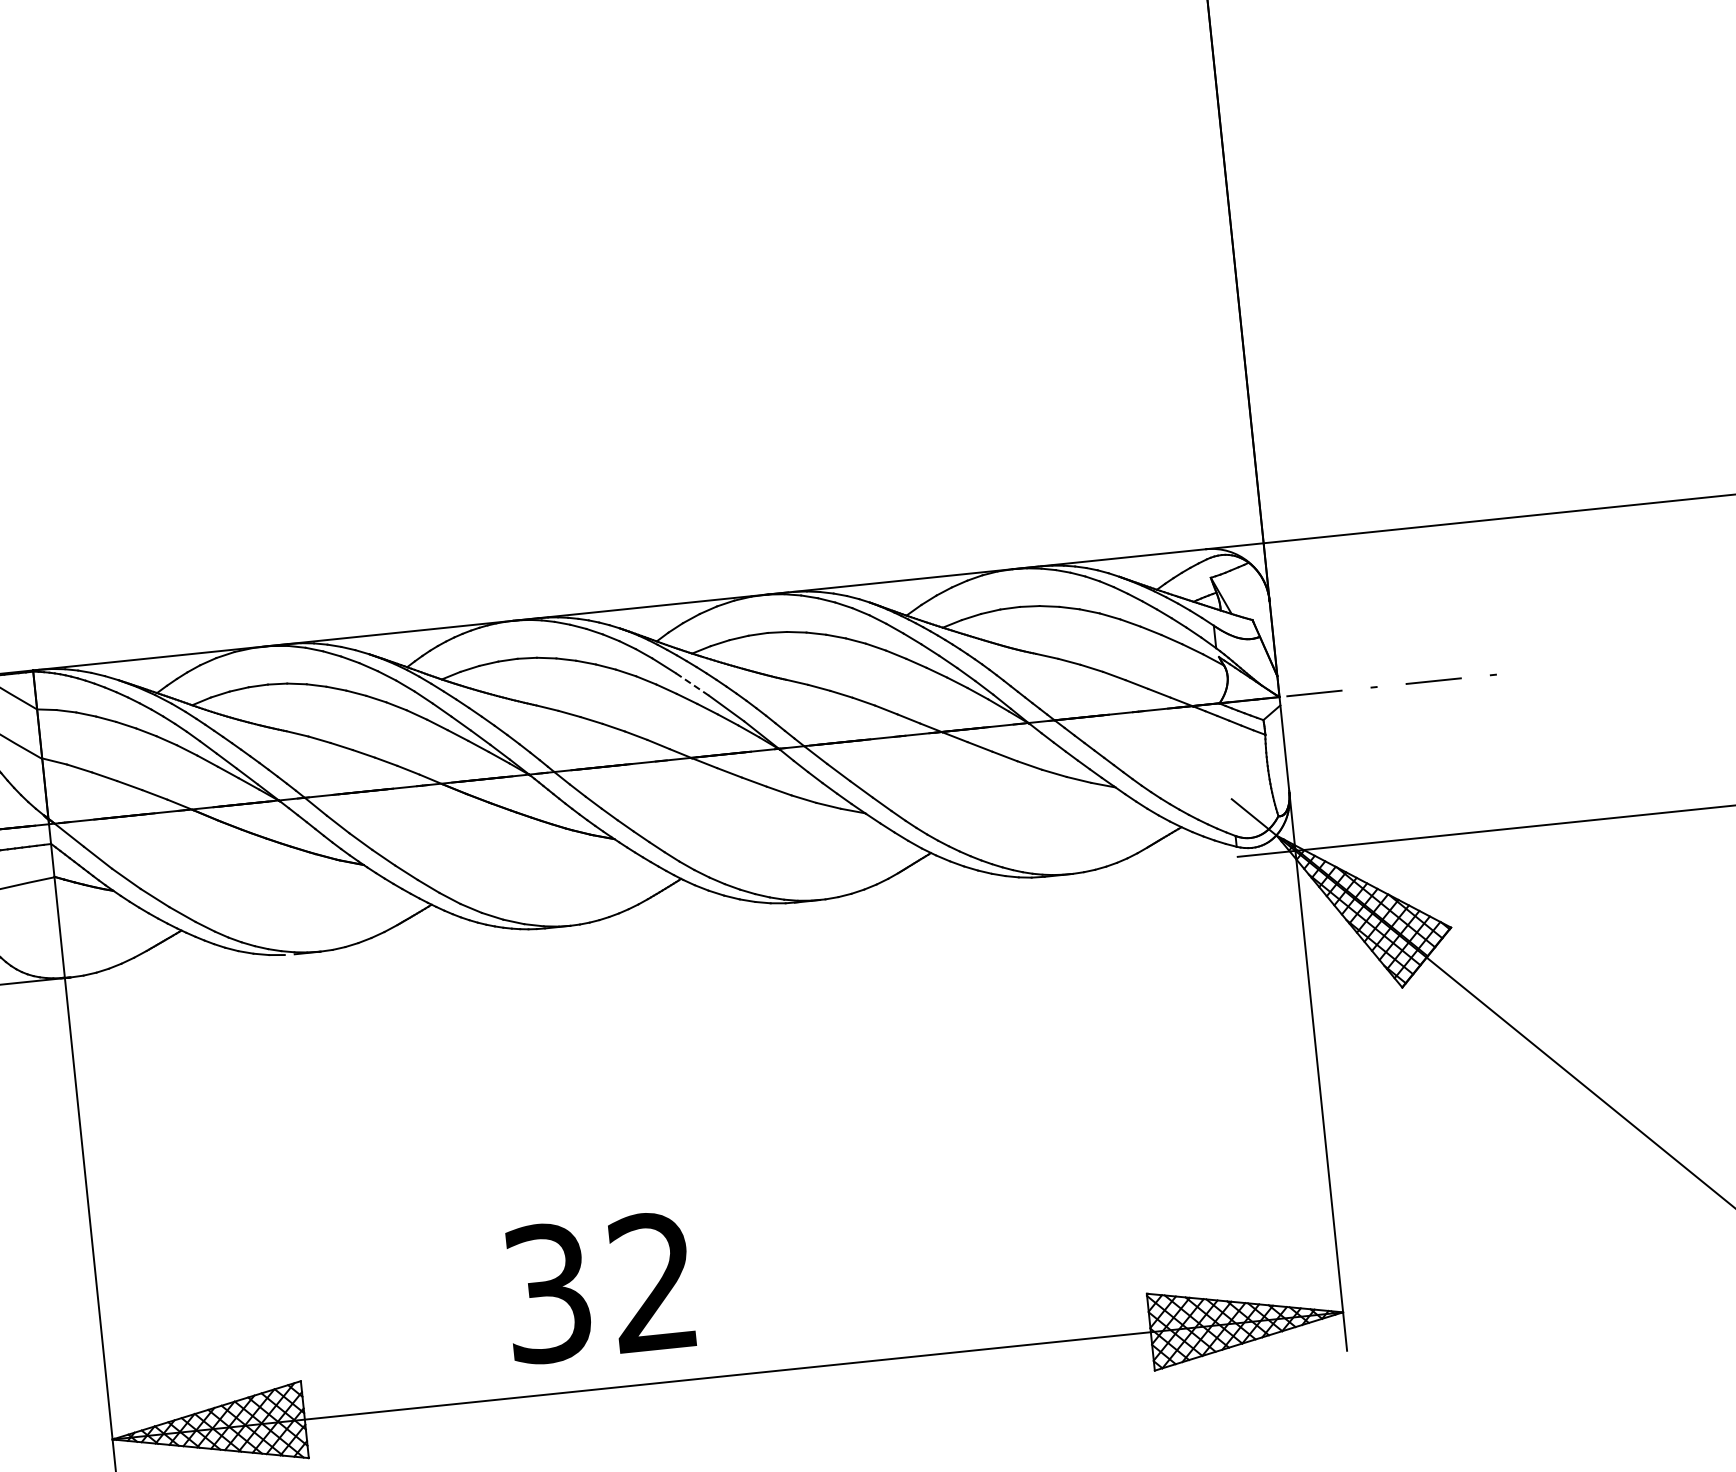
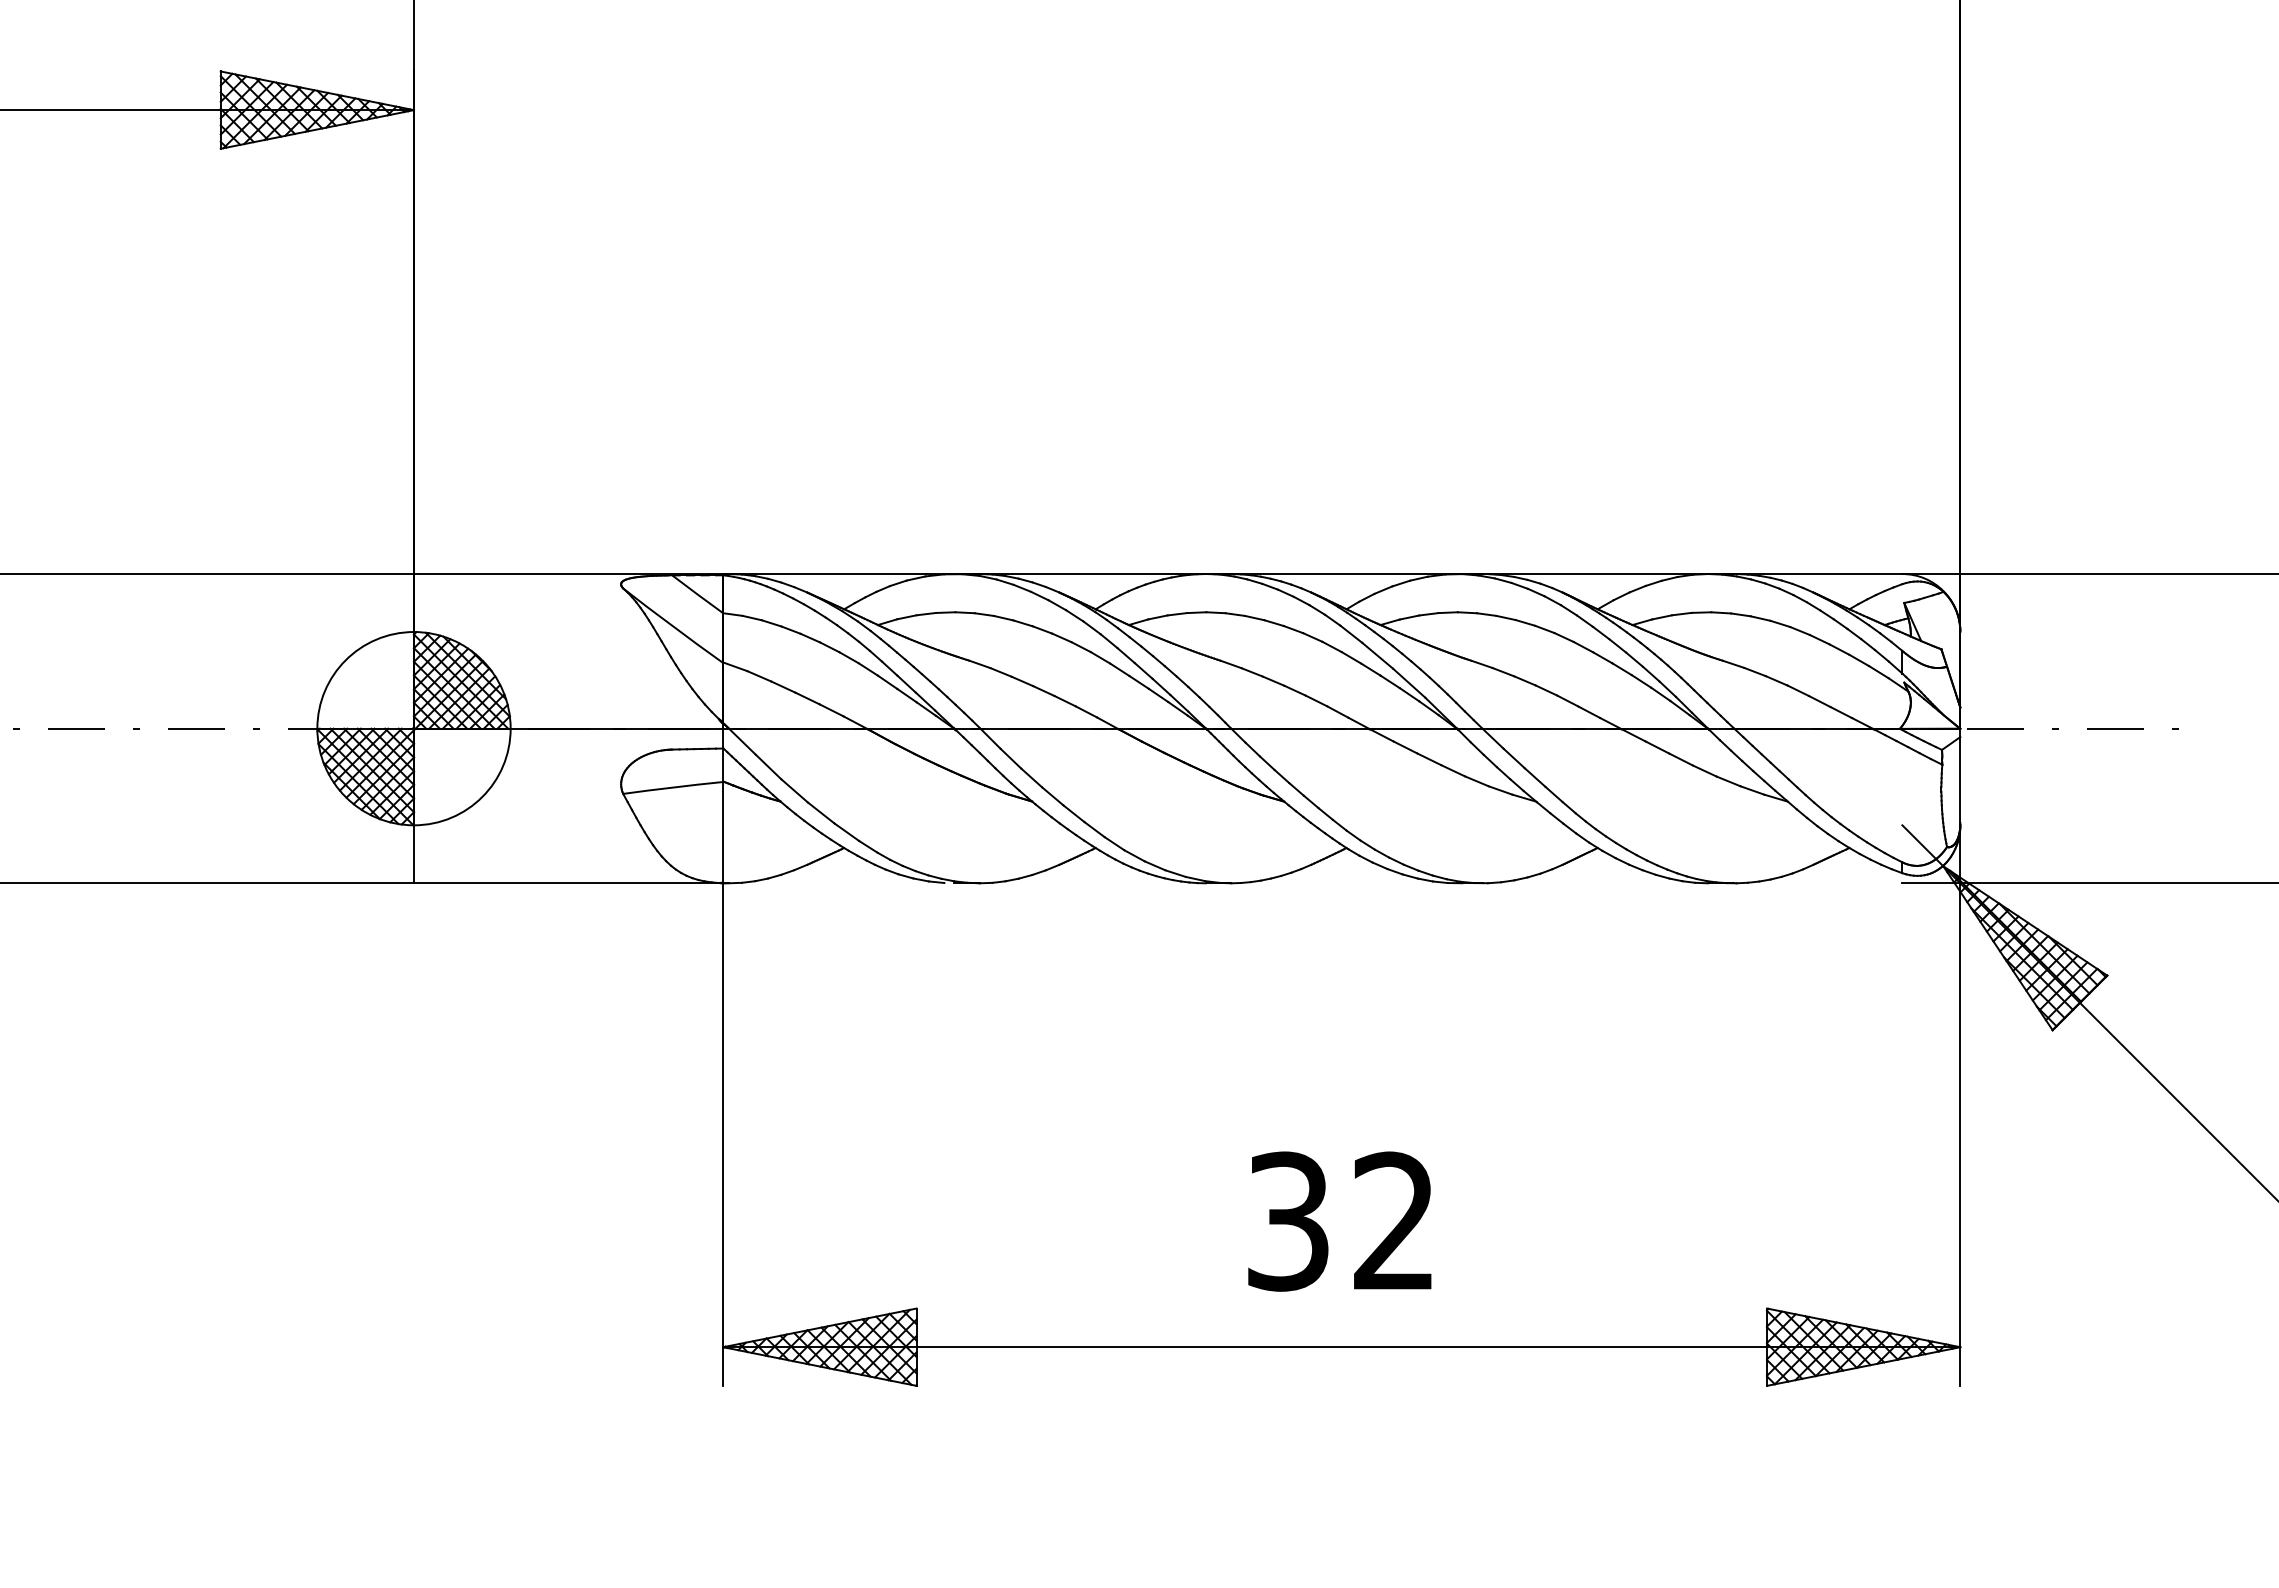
line: (692, 684) -> (1377, 655), dashed -> solid
text: (598, 1288) -> (1339, 1221), moved

